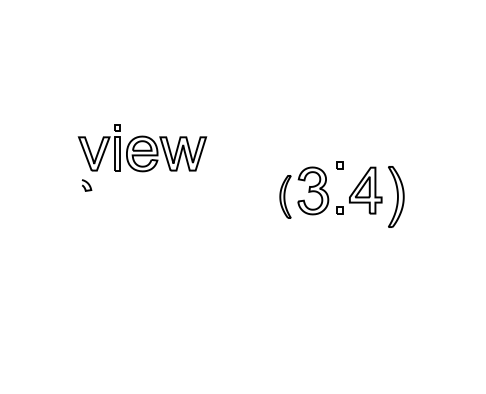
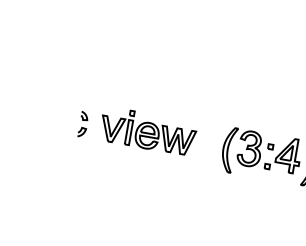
part: (142, 148) -> (148, 131), moved
part: (339, 165) -> (270, 146), moved
part: (285, 196) -> (228, 149), size x1.43
curve: (85, 206) -> (80, 131), added

